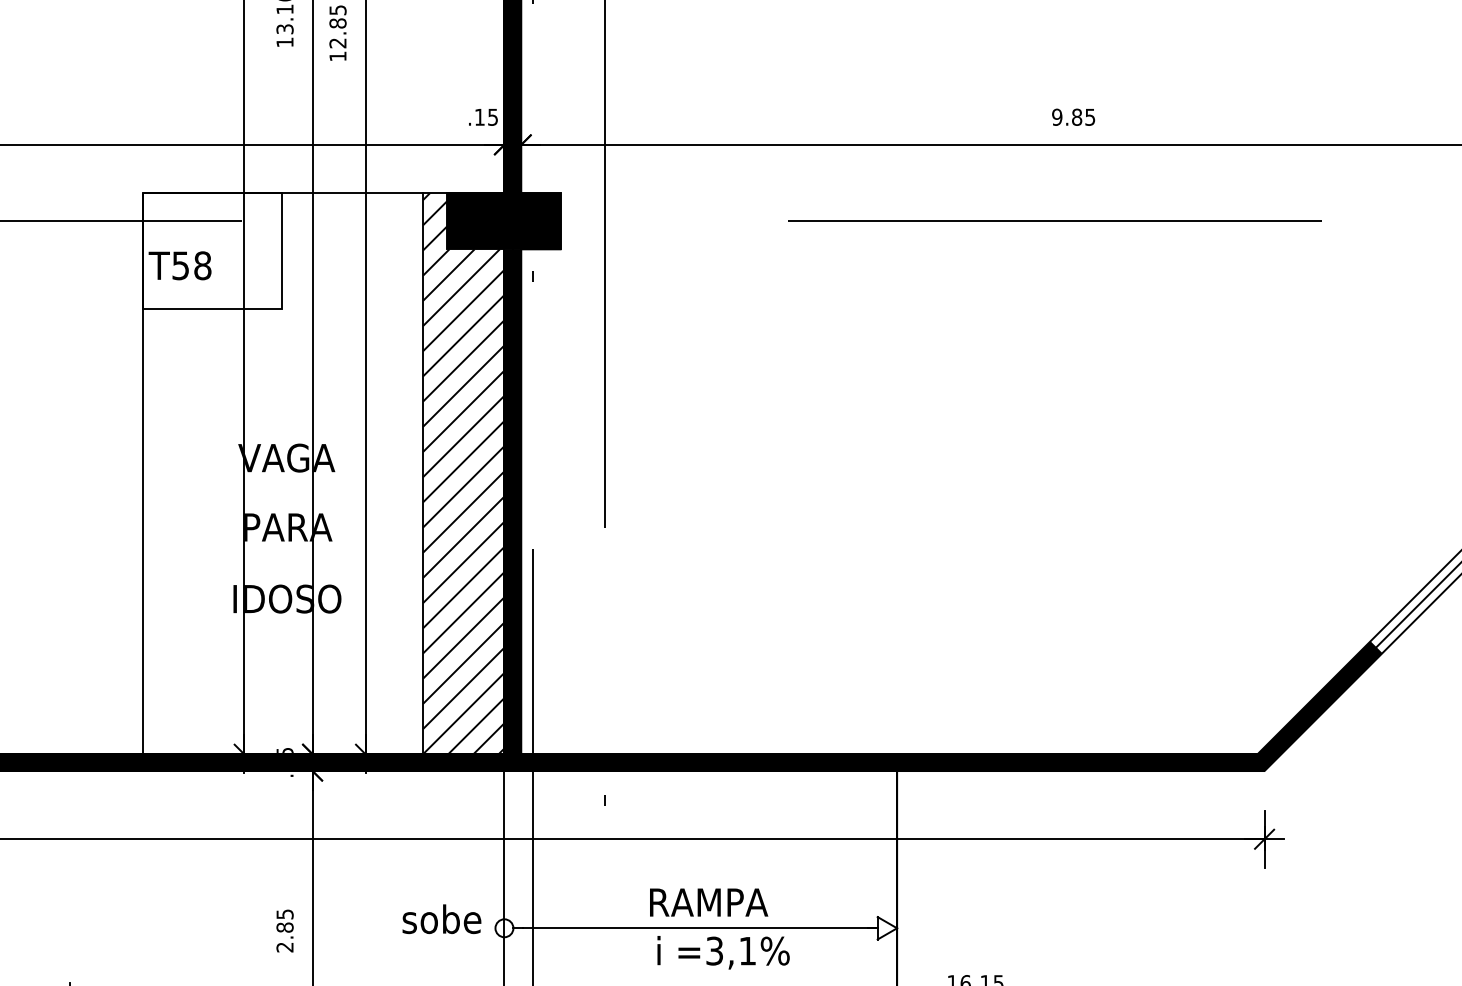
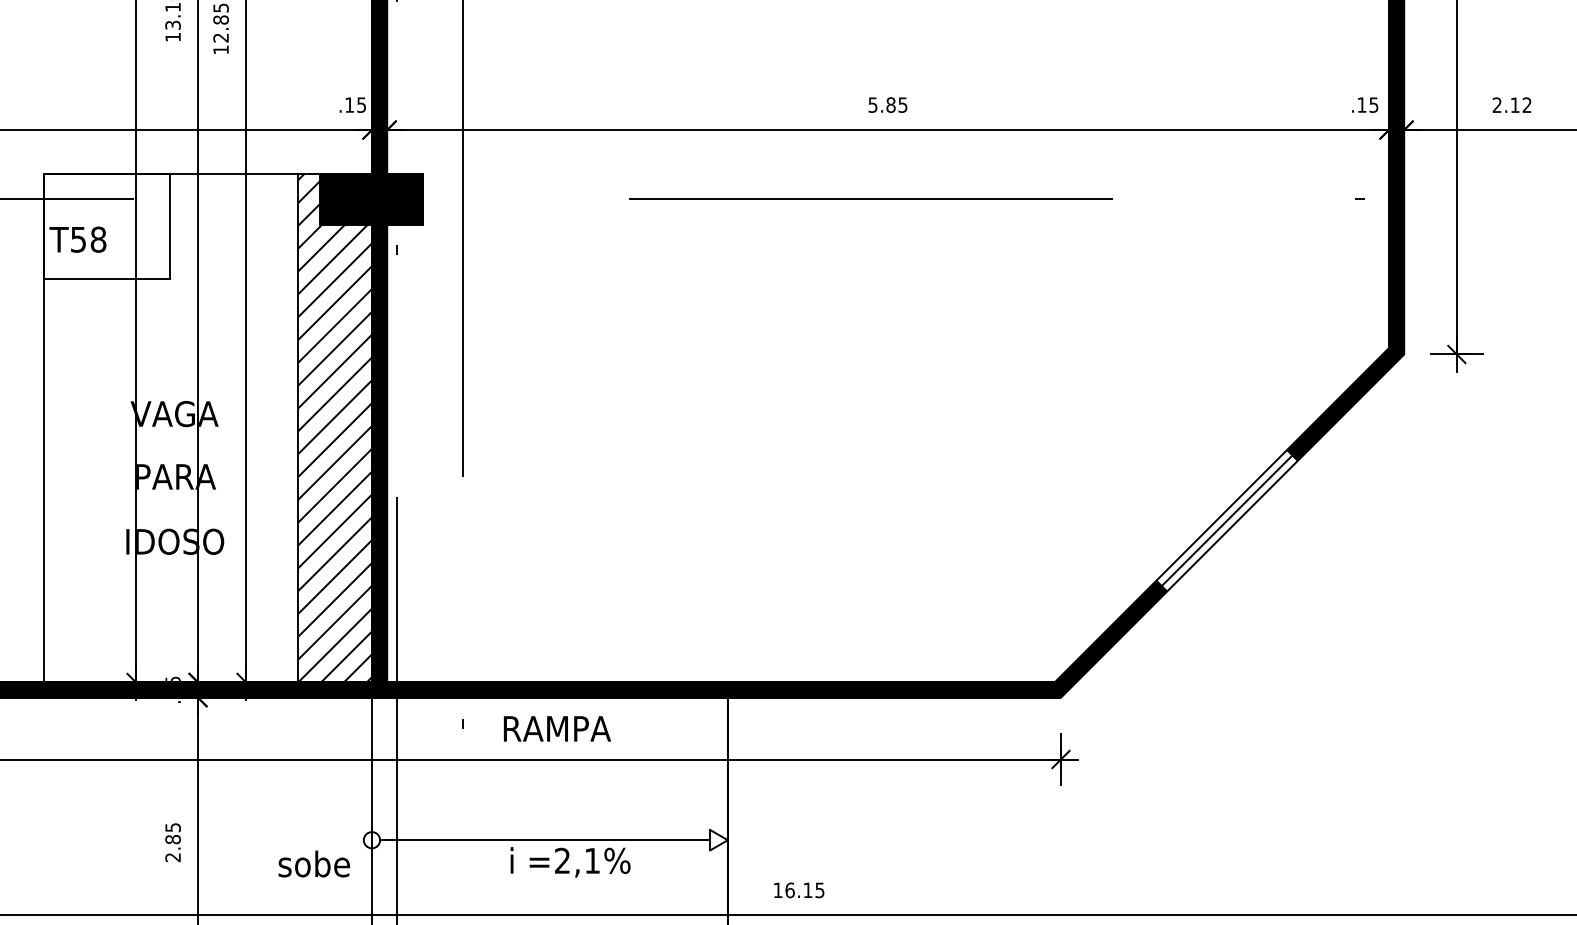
text: (1056, 116) -> (872, 104), 9.85 -> 5.85
text: (708, 902) -> (556, 728), moved
text: (441, 918) -> (313, 863), moved
text: (714, 951) -> (562, 861), =3,1%%% -> =2,1%%%

